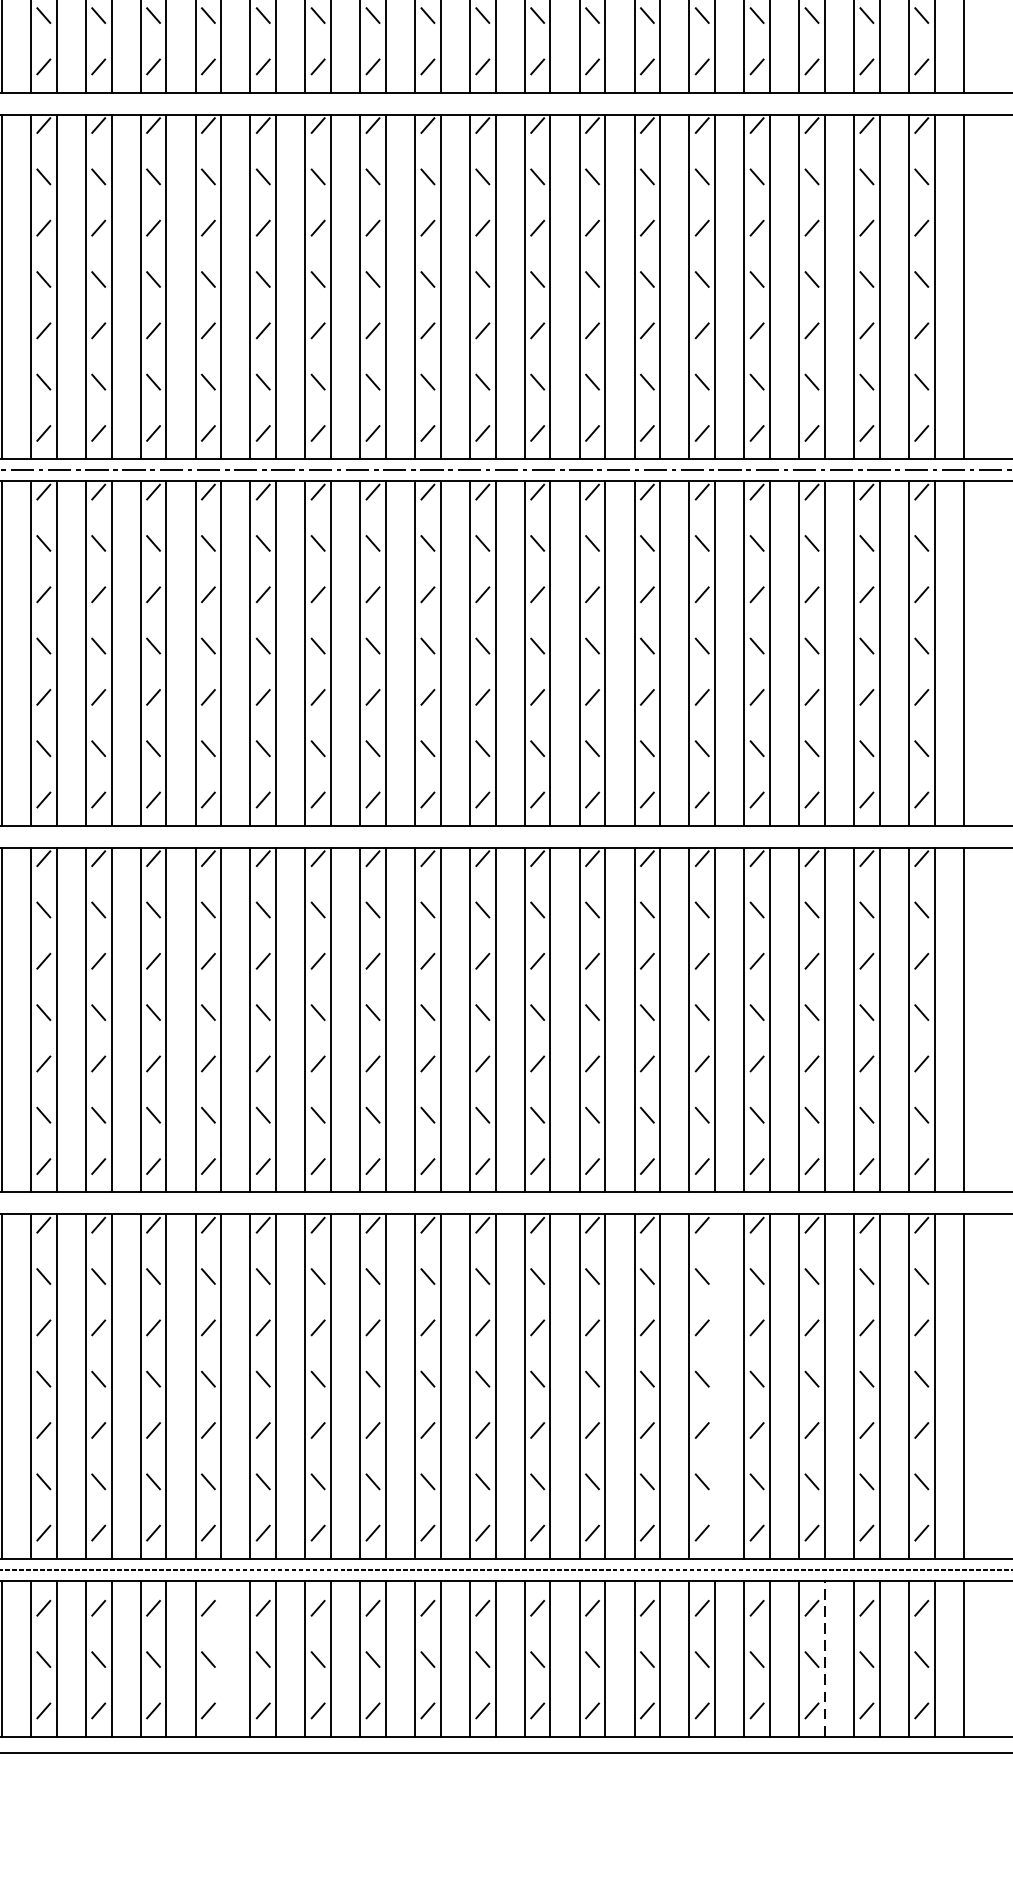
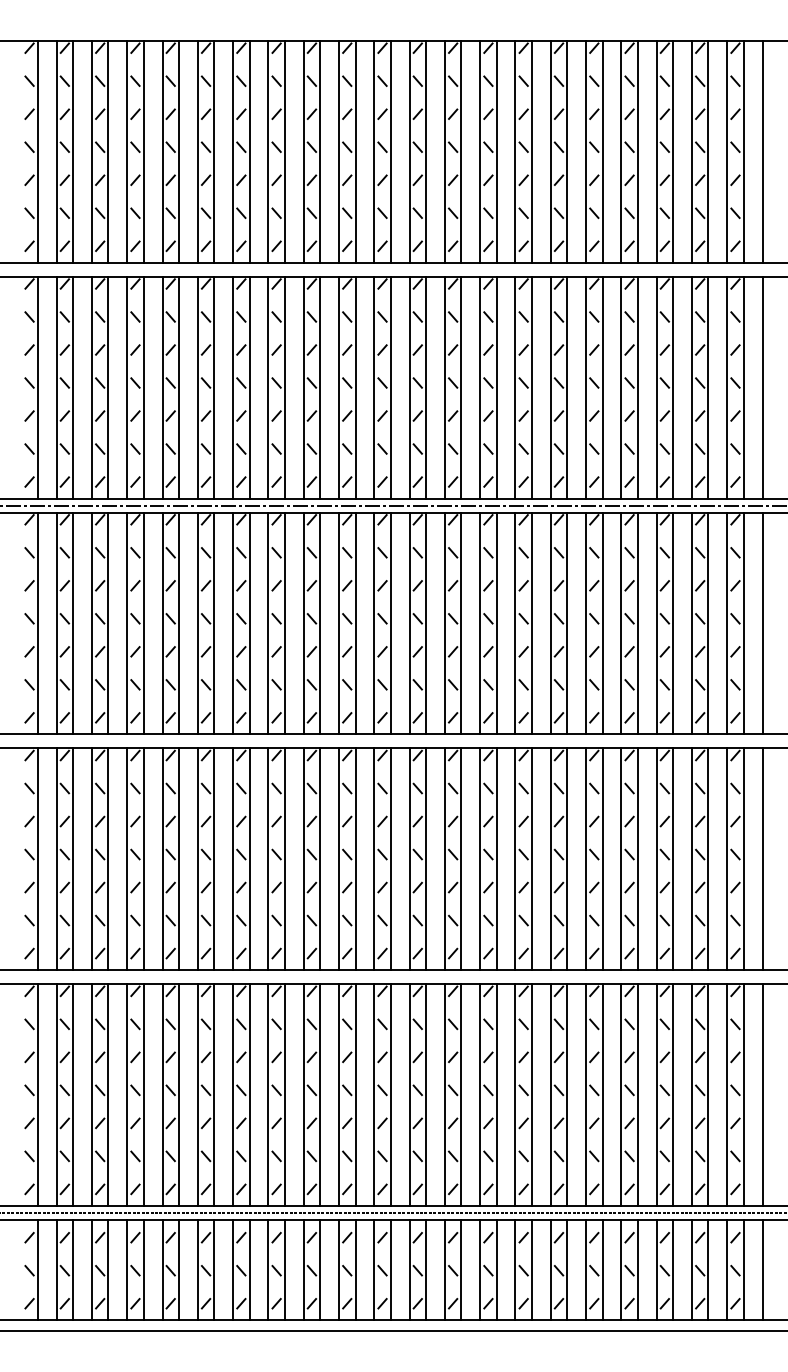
line: (715, 1385) -> (602, 1094), added
line: (825, 1657) -> (673, 1269), dashed -> solid
line: (220, 1659) -> (284, 1270), added

